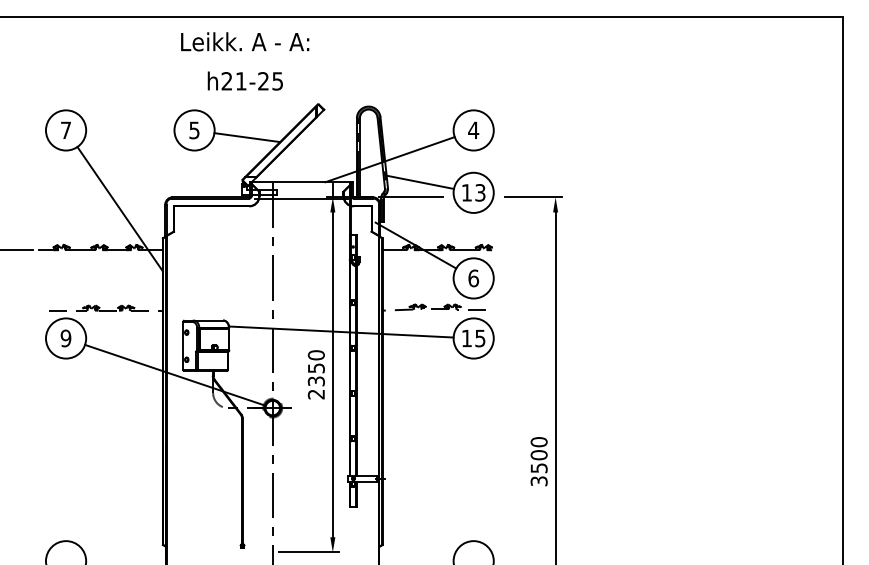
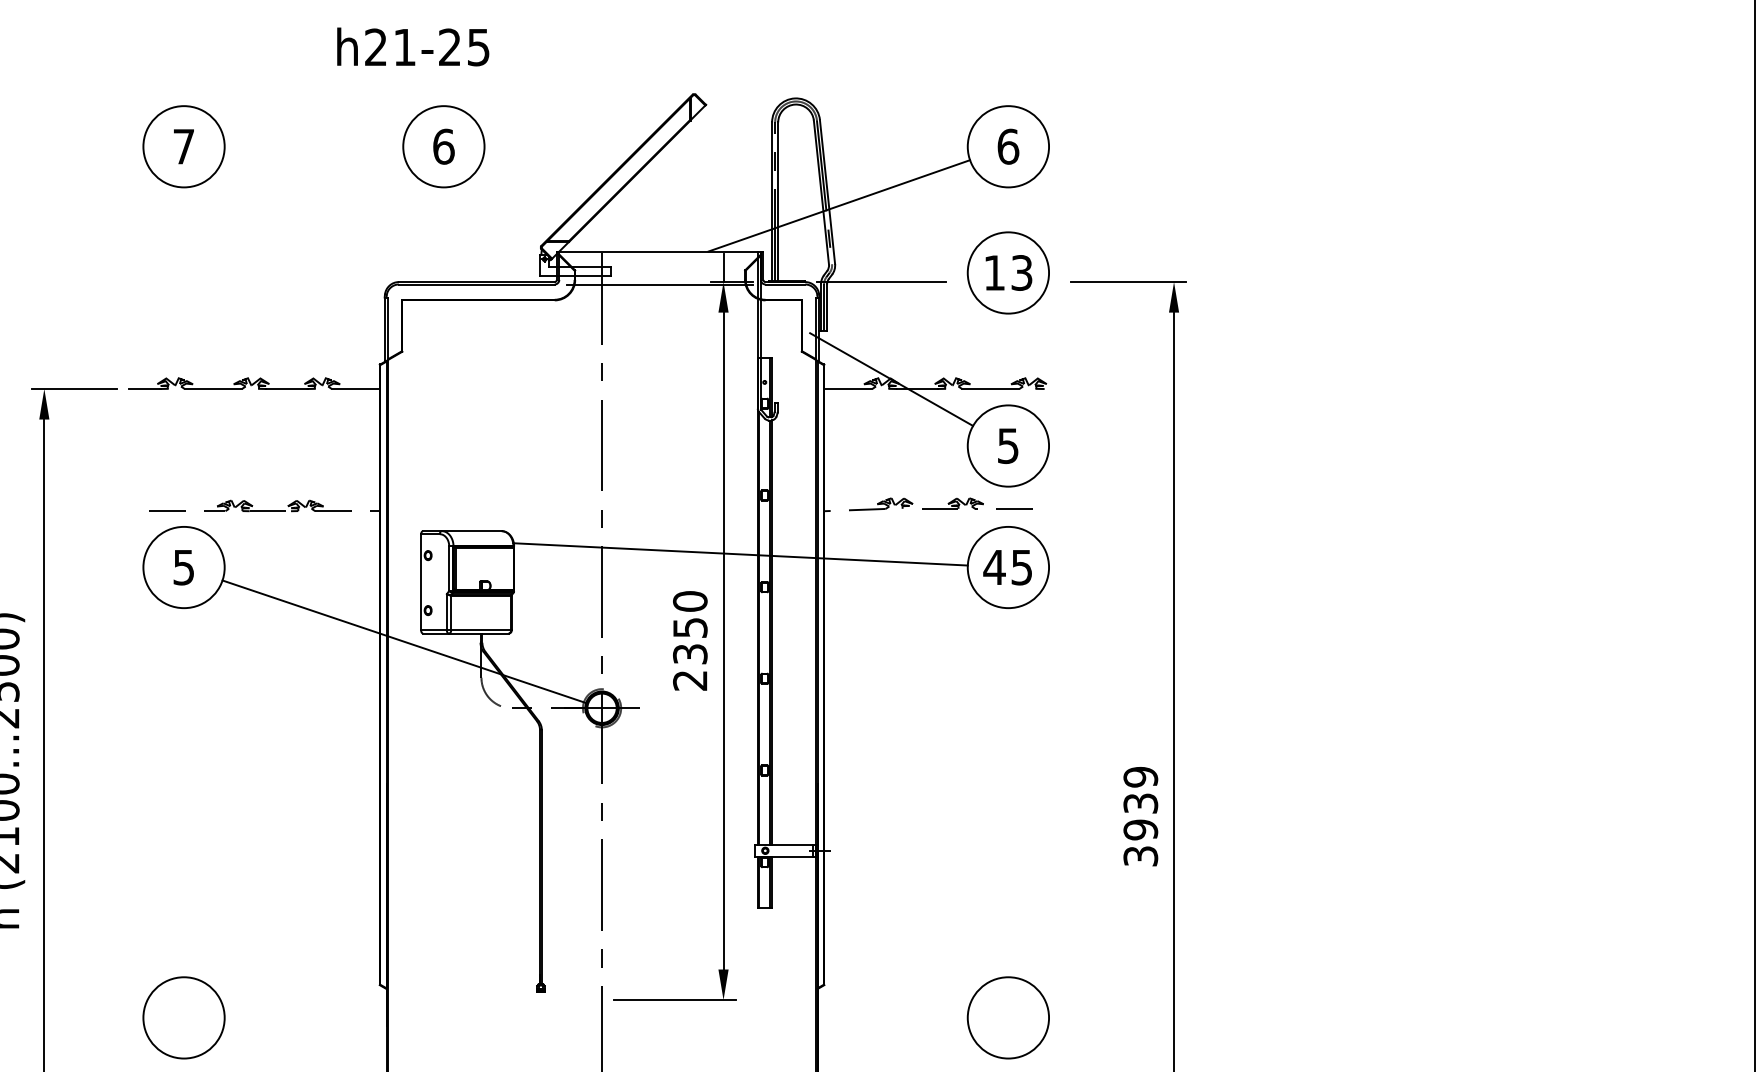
text: (244, 80) -> (411, 45), moved
text: (194, 130) -> (443, 146), 5 -> 6
text: (473, 130) -> (1007, 146), 4 -> 6
line: (247, 137) -> (550, 161), removed
line: (419, 181) -> (898, 249), removed
line: (119, 209) -> (292, 306), removed
text: (473, 278) -> (1007, 446), 6 -> 5
text: (65, 338) -> (182, 567), 9 -> 5
text: (466, 338) -> (993, 567), 15 -> 45
text: (538, 455) -> (1139, 804), 3500 -> 3939

